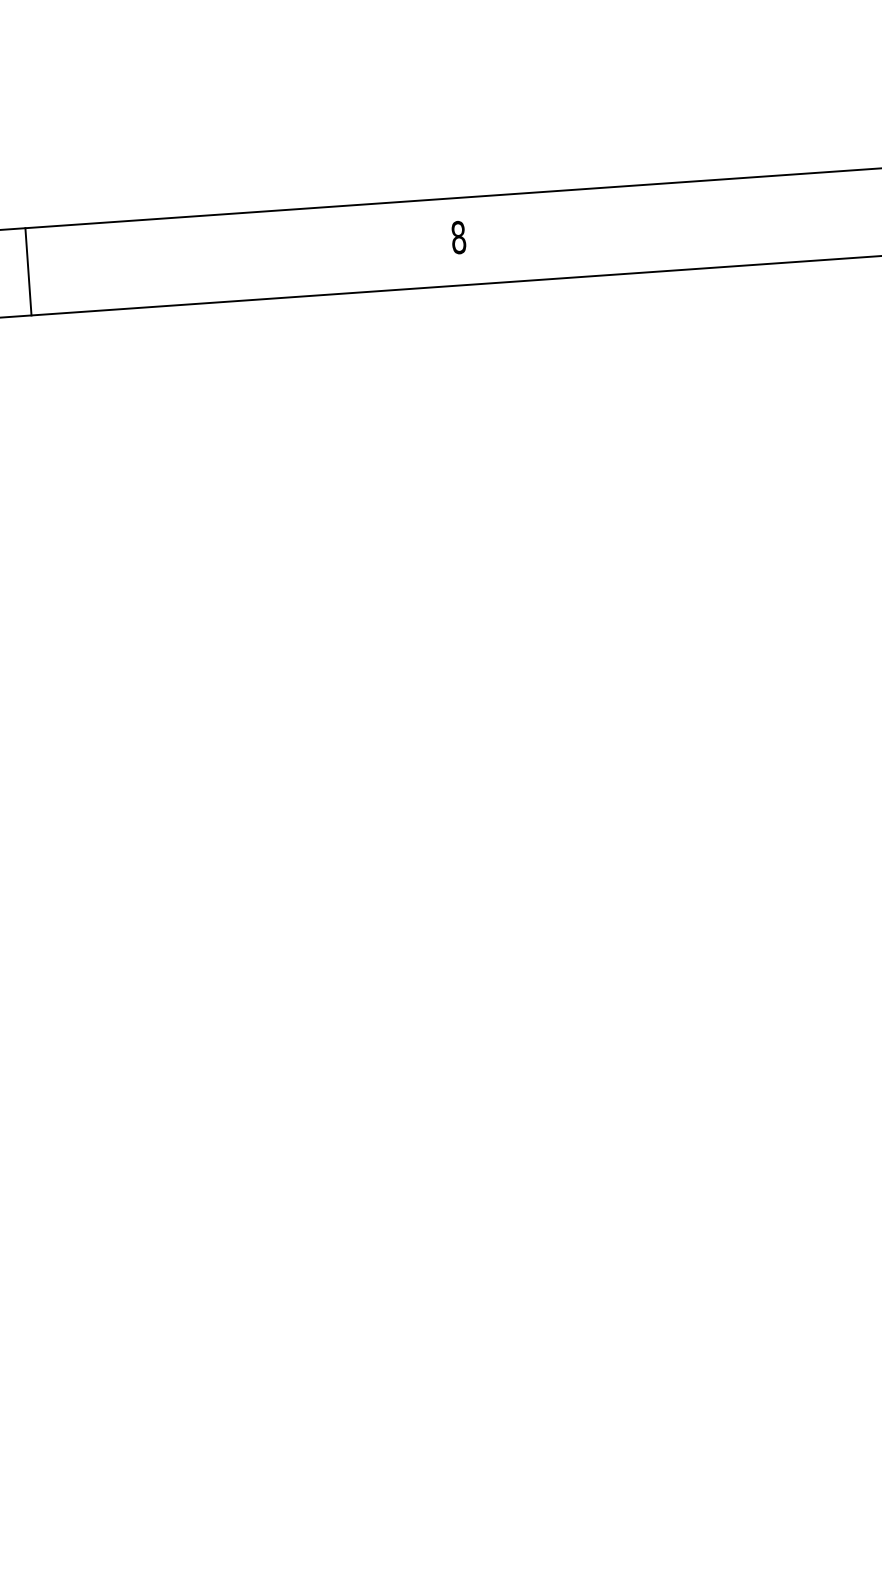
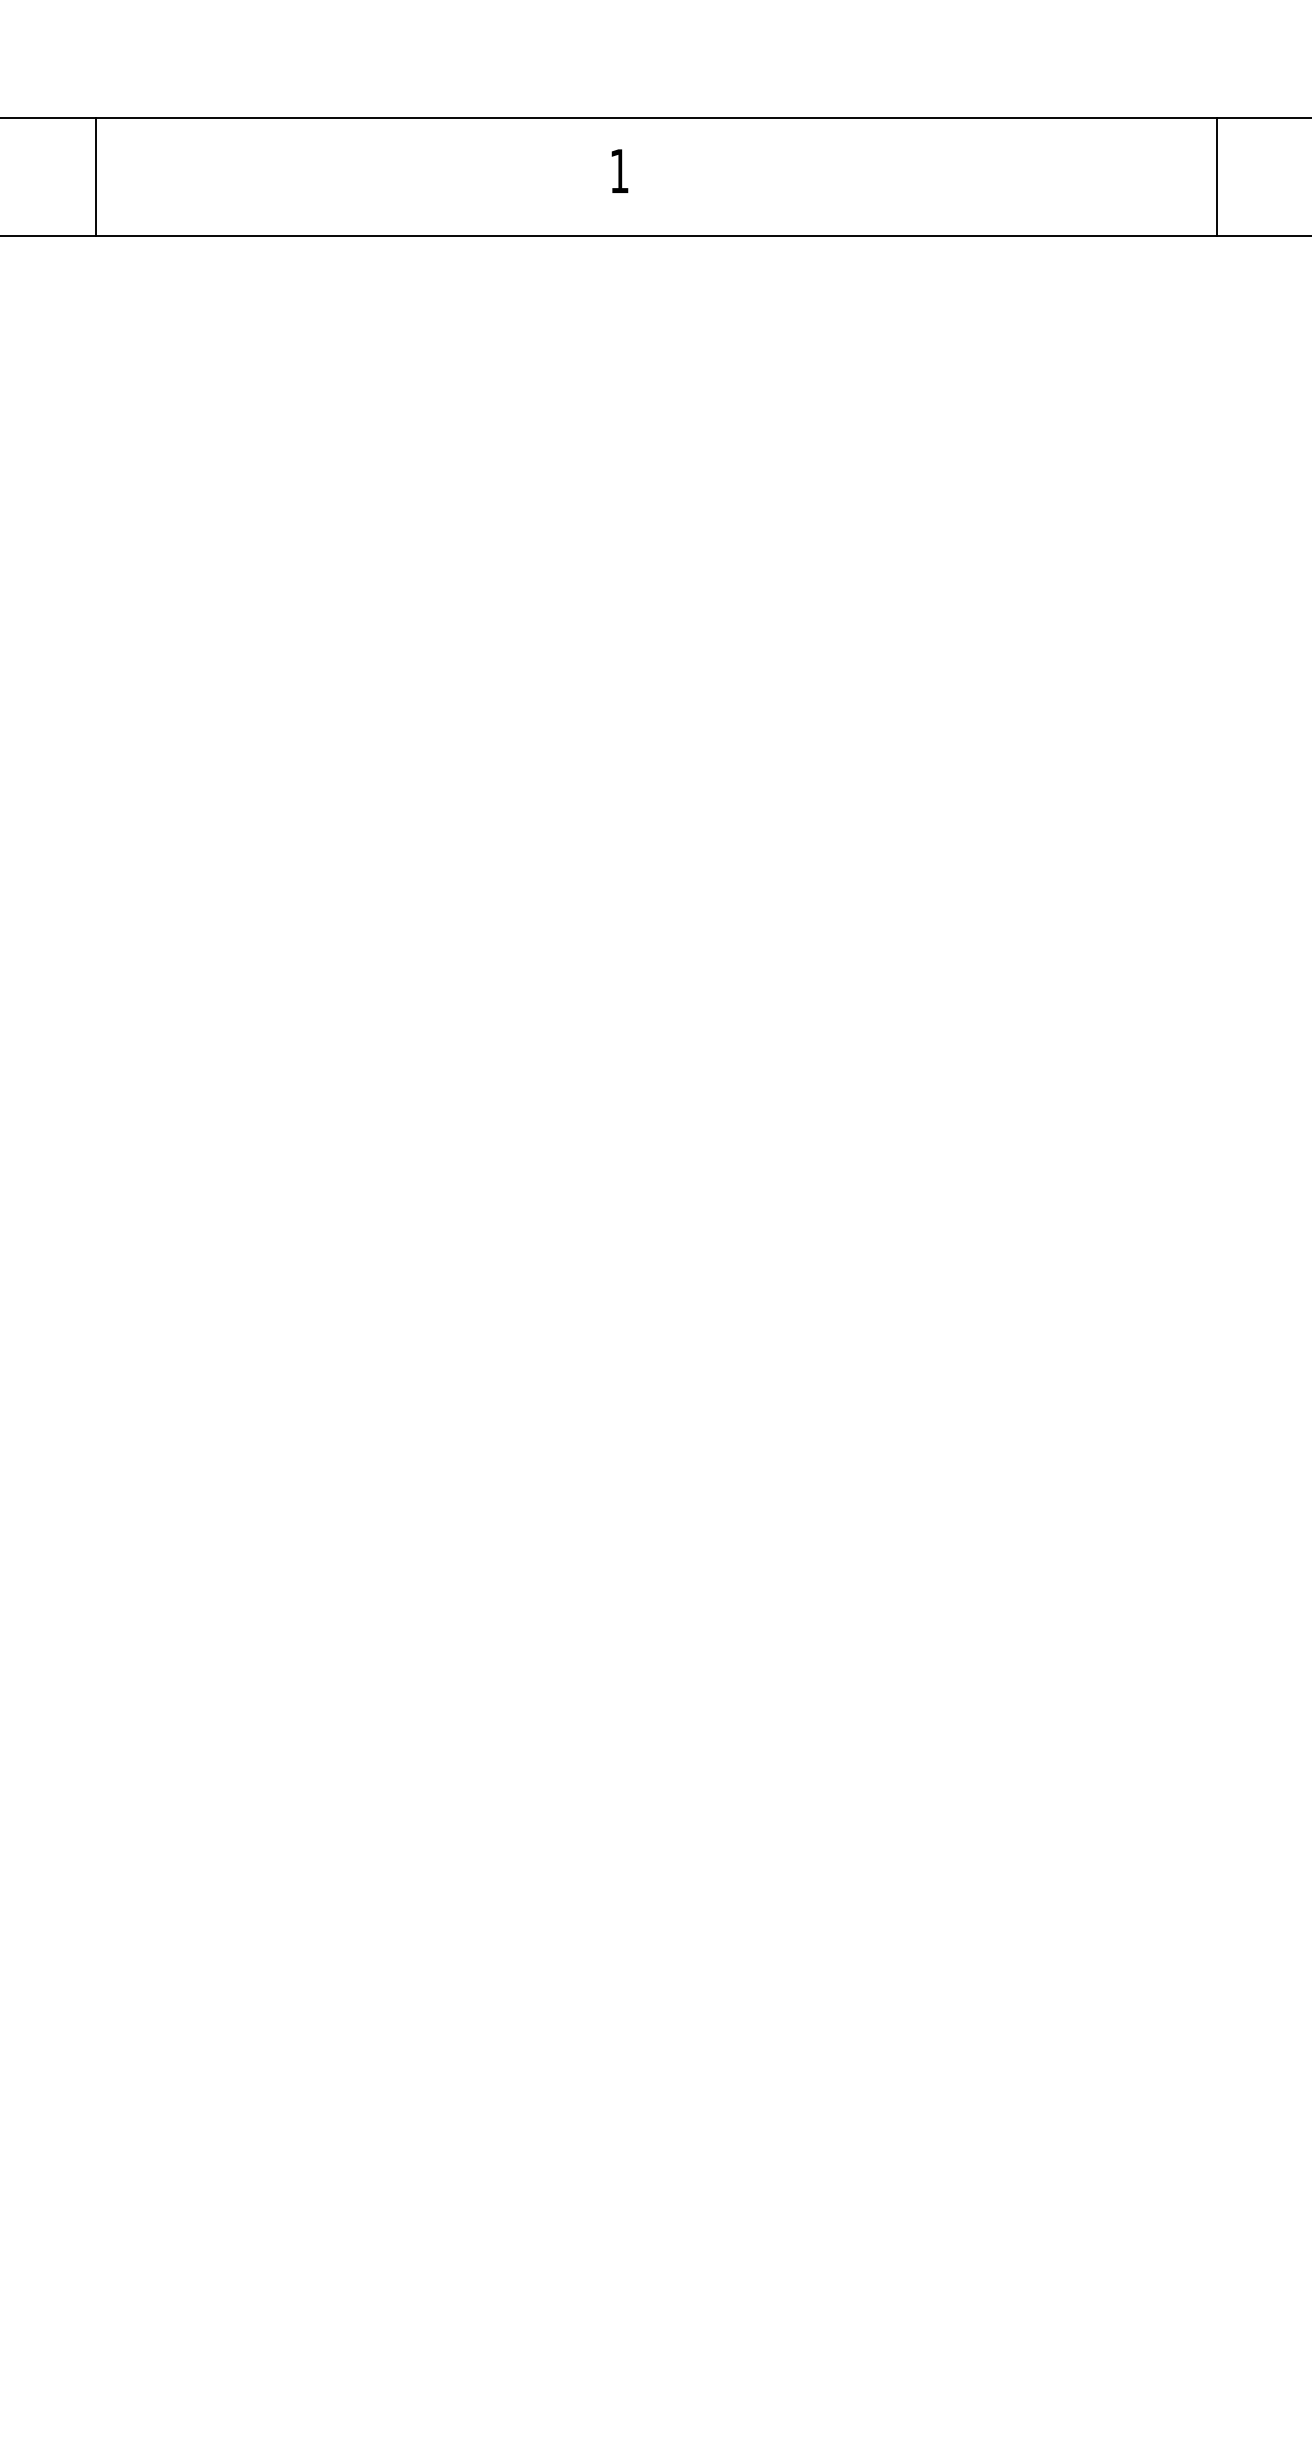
text: (458, 237) -> (619, 170), 8 -> 1
line: (28, 271) -> (96, 176), moved

